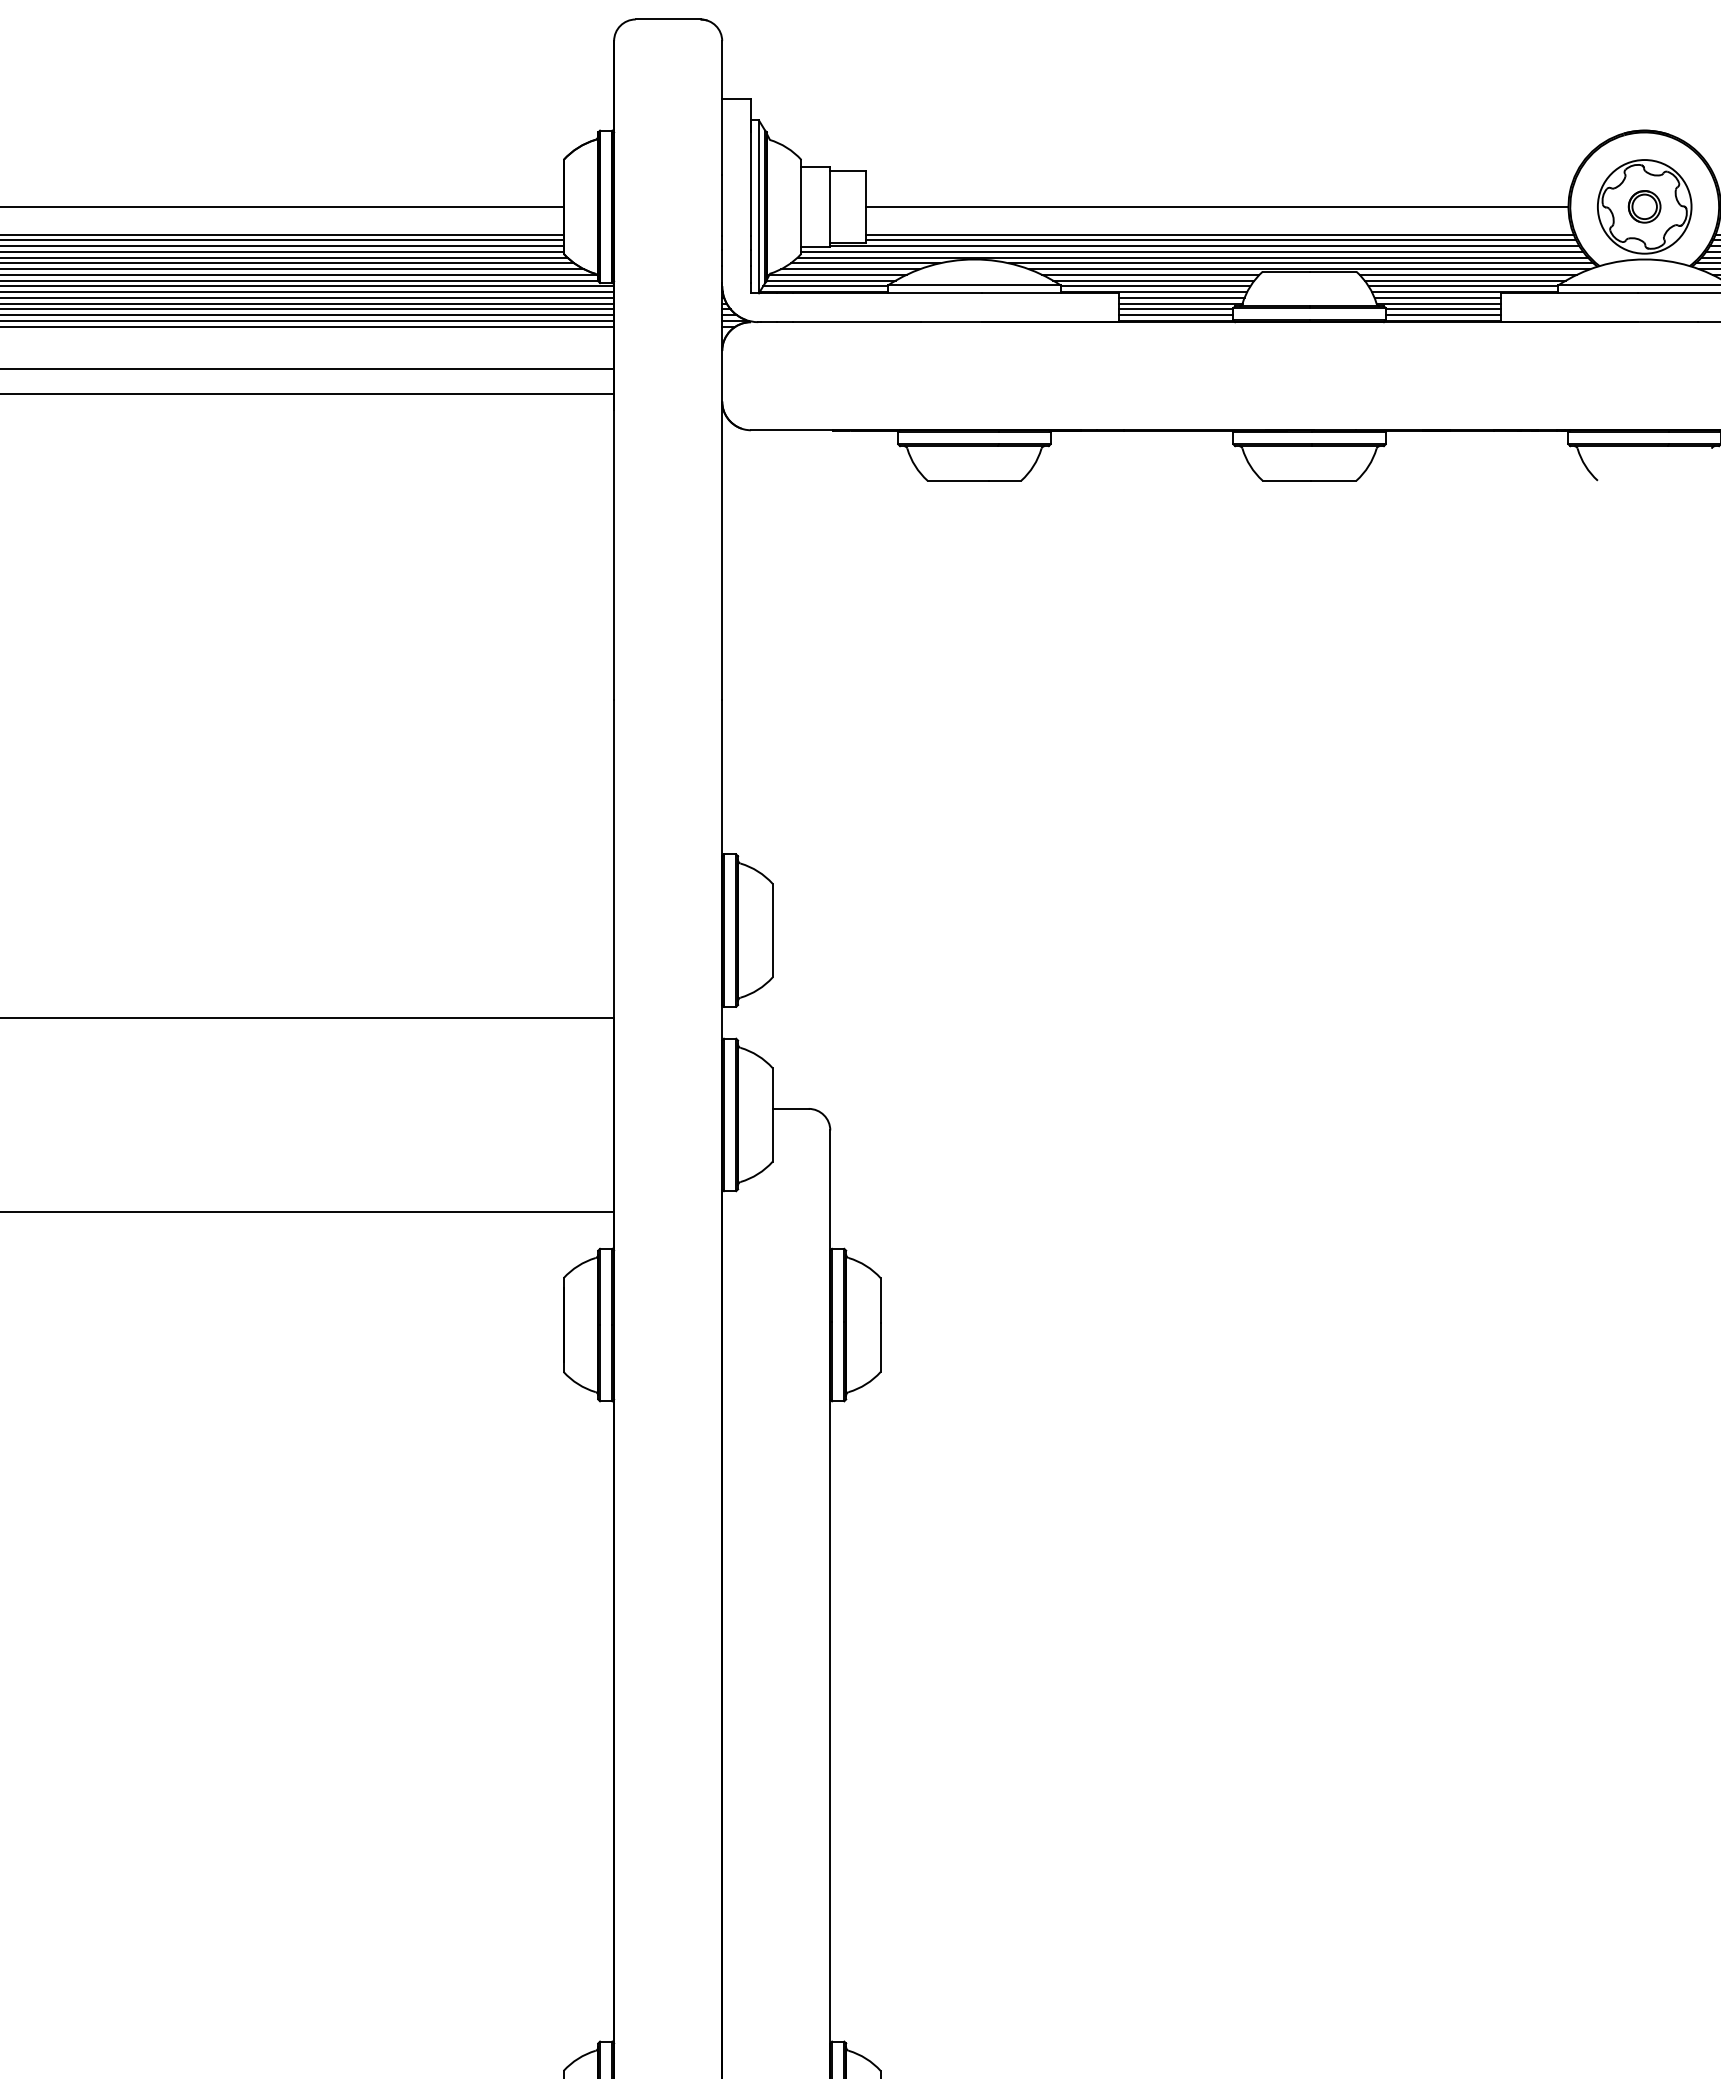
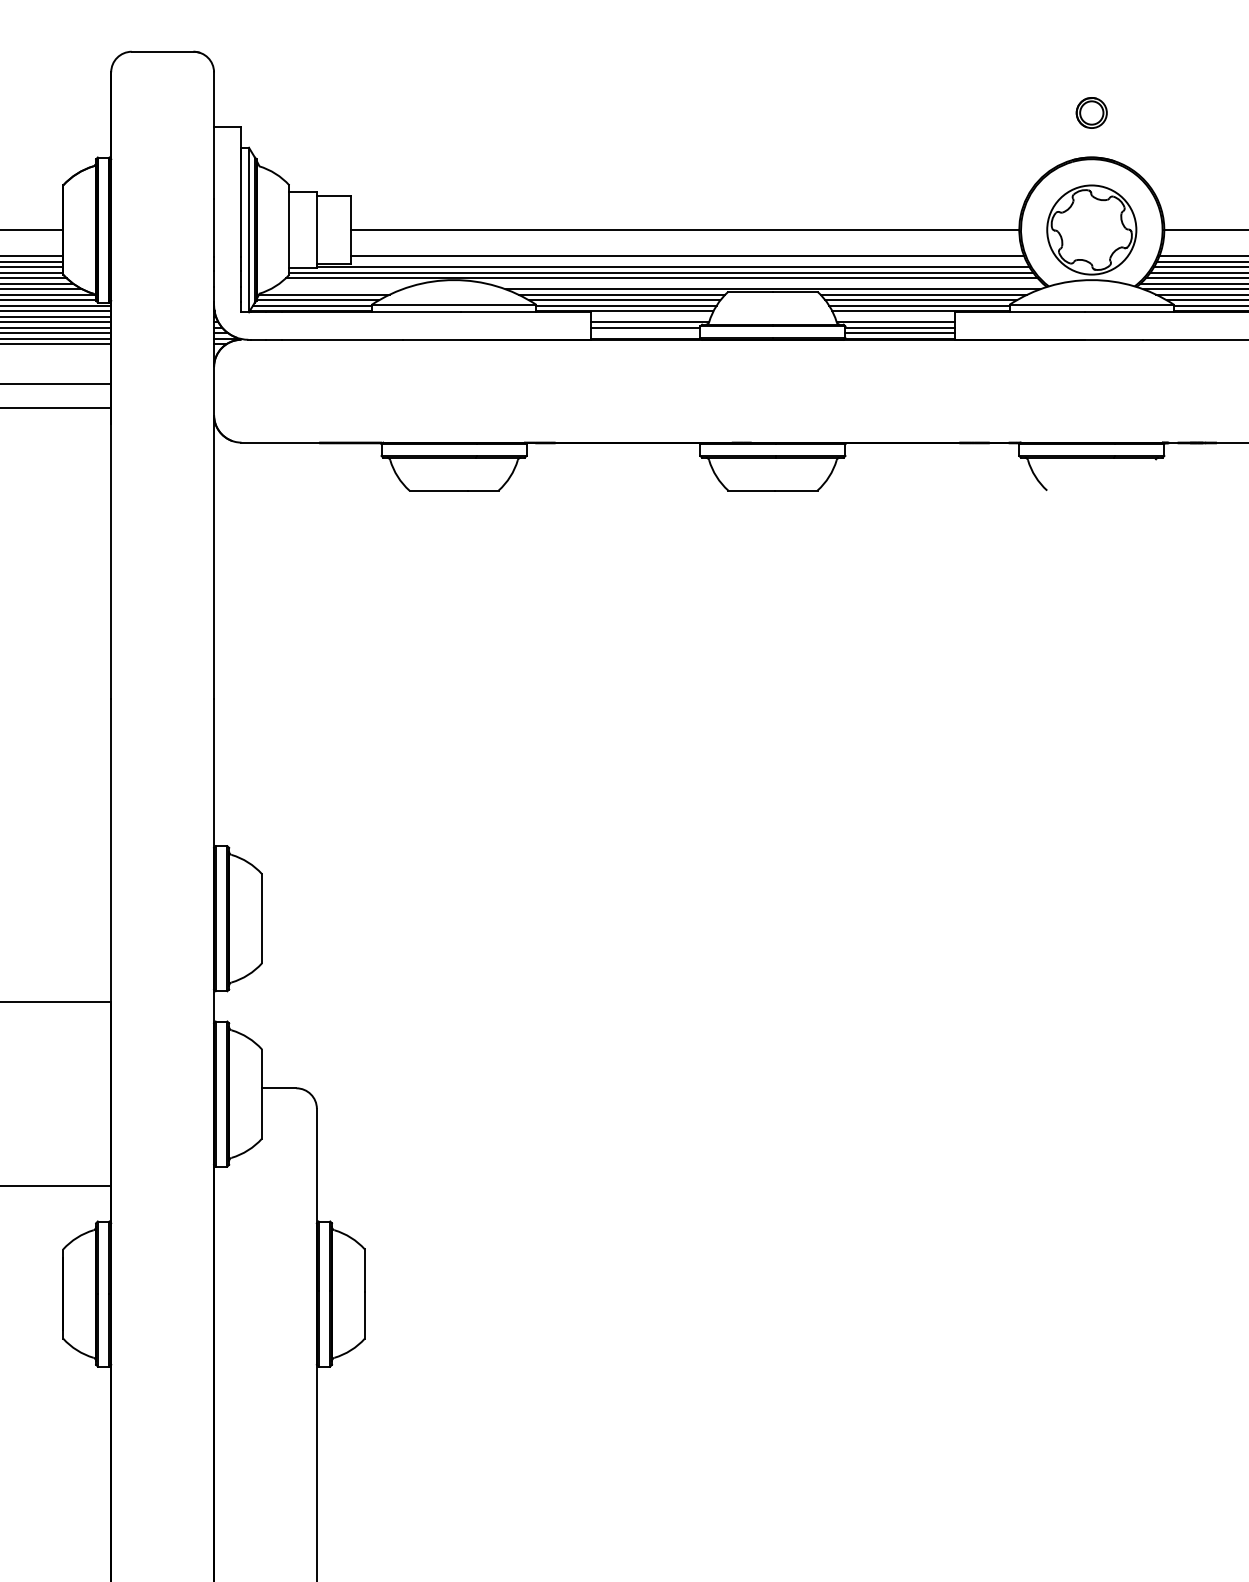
part: (1644, 206) -> (1091, 112), moved
line: (1221, 240) -> (689, 262), removed
line: (864, 263) -> (349, 283), removed
line: (1301, 263) -> (765, 283), removed
line: (850, 269) -> (336, 289), removed
line: (1181, 297) -> (651, 316), removed
line: (1437, 297) -> (894, 316), removed
line: (1175, 315) -> (645, 333), removed

